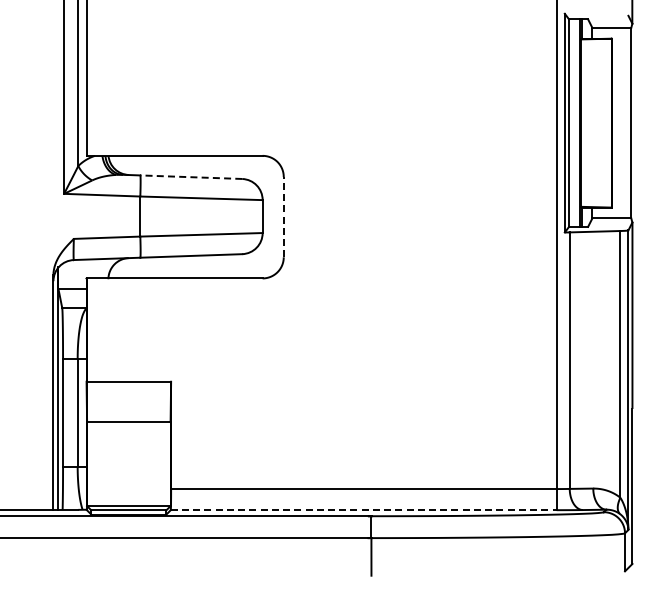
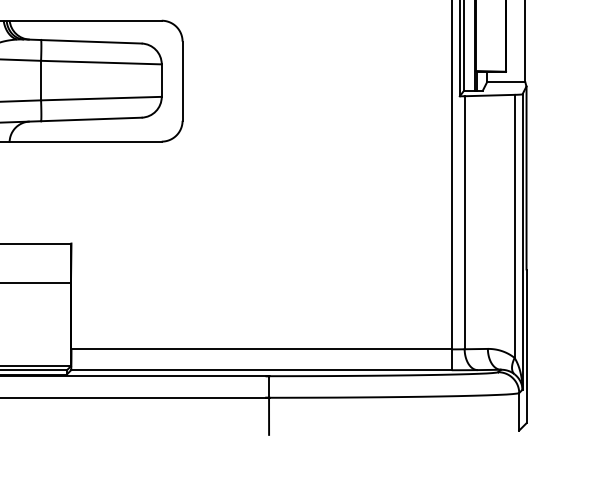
line: (190, 177) -> (90, 42), dashed -> solid
line: (283, 216) -> (182, 80), dashed -> solid
line: (363, 510) -> (261, 370), dashed -> solid

